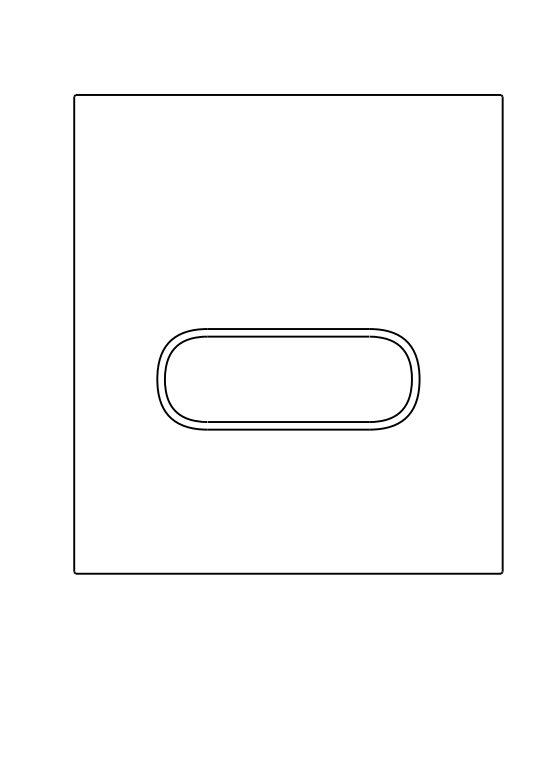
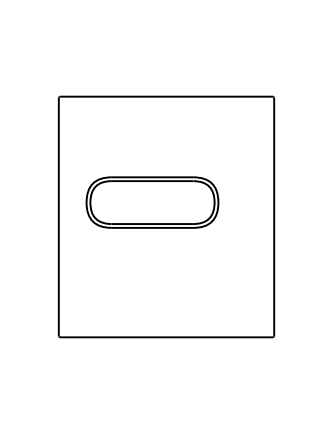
part: (288, 379) -> (152, 202), moved

